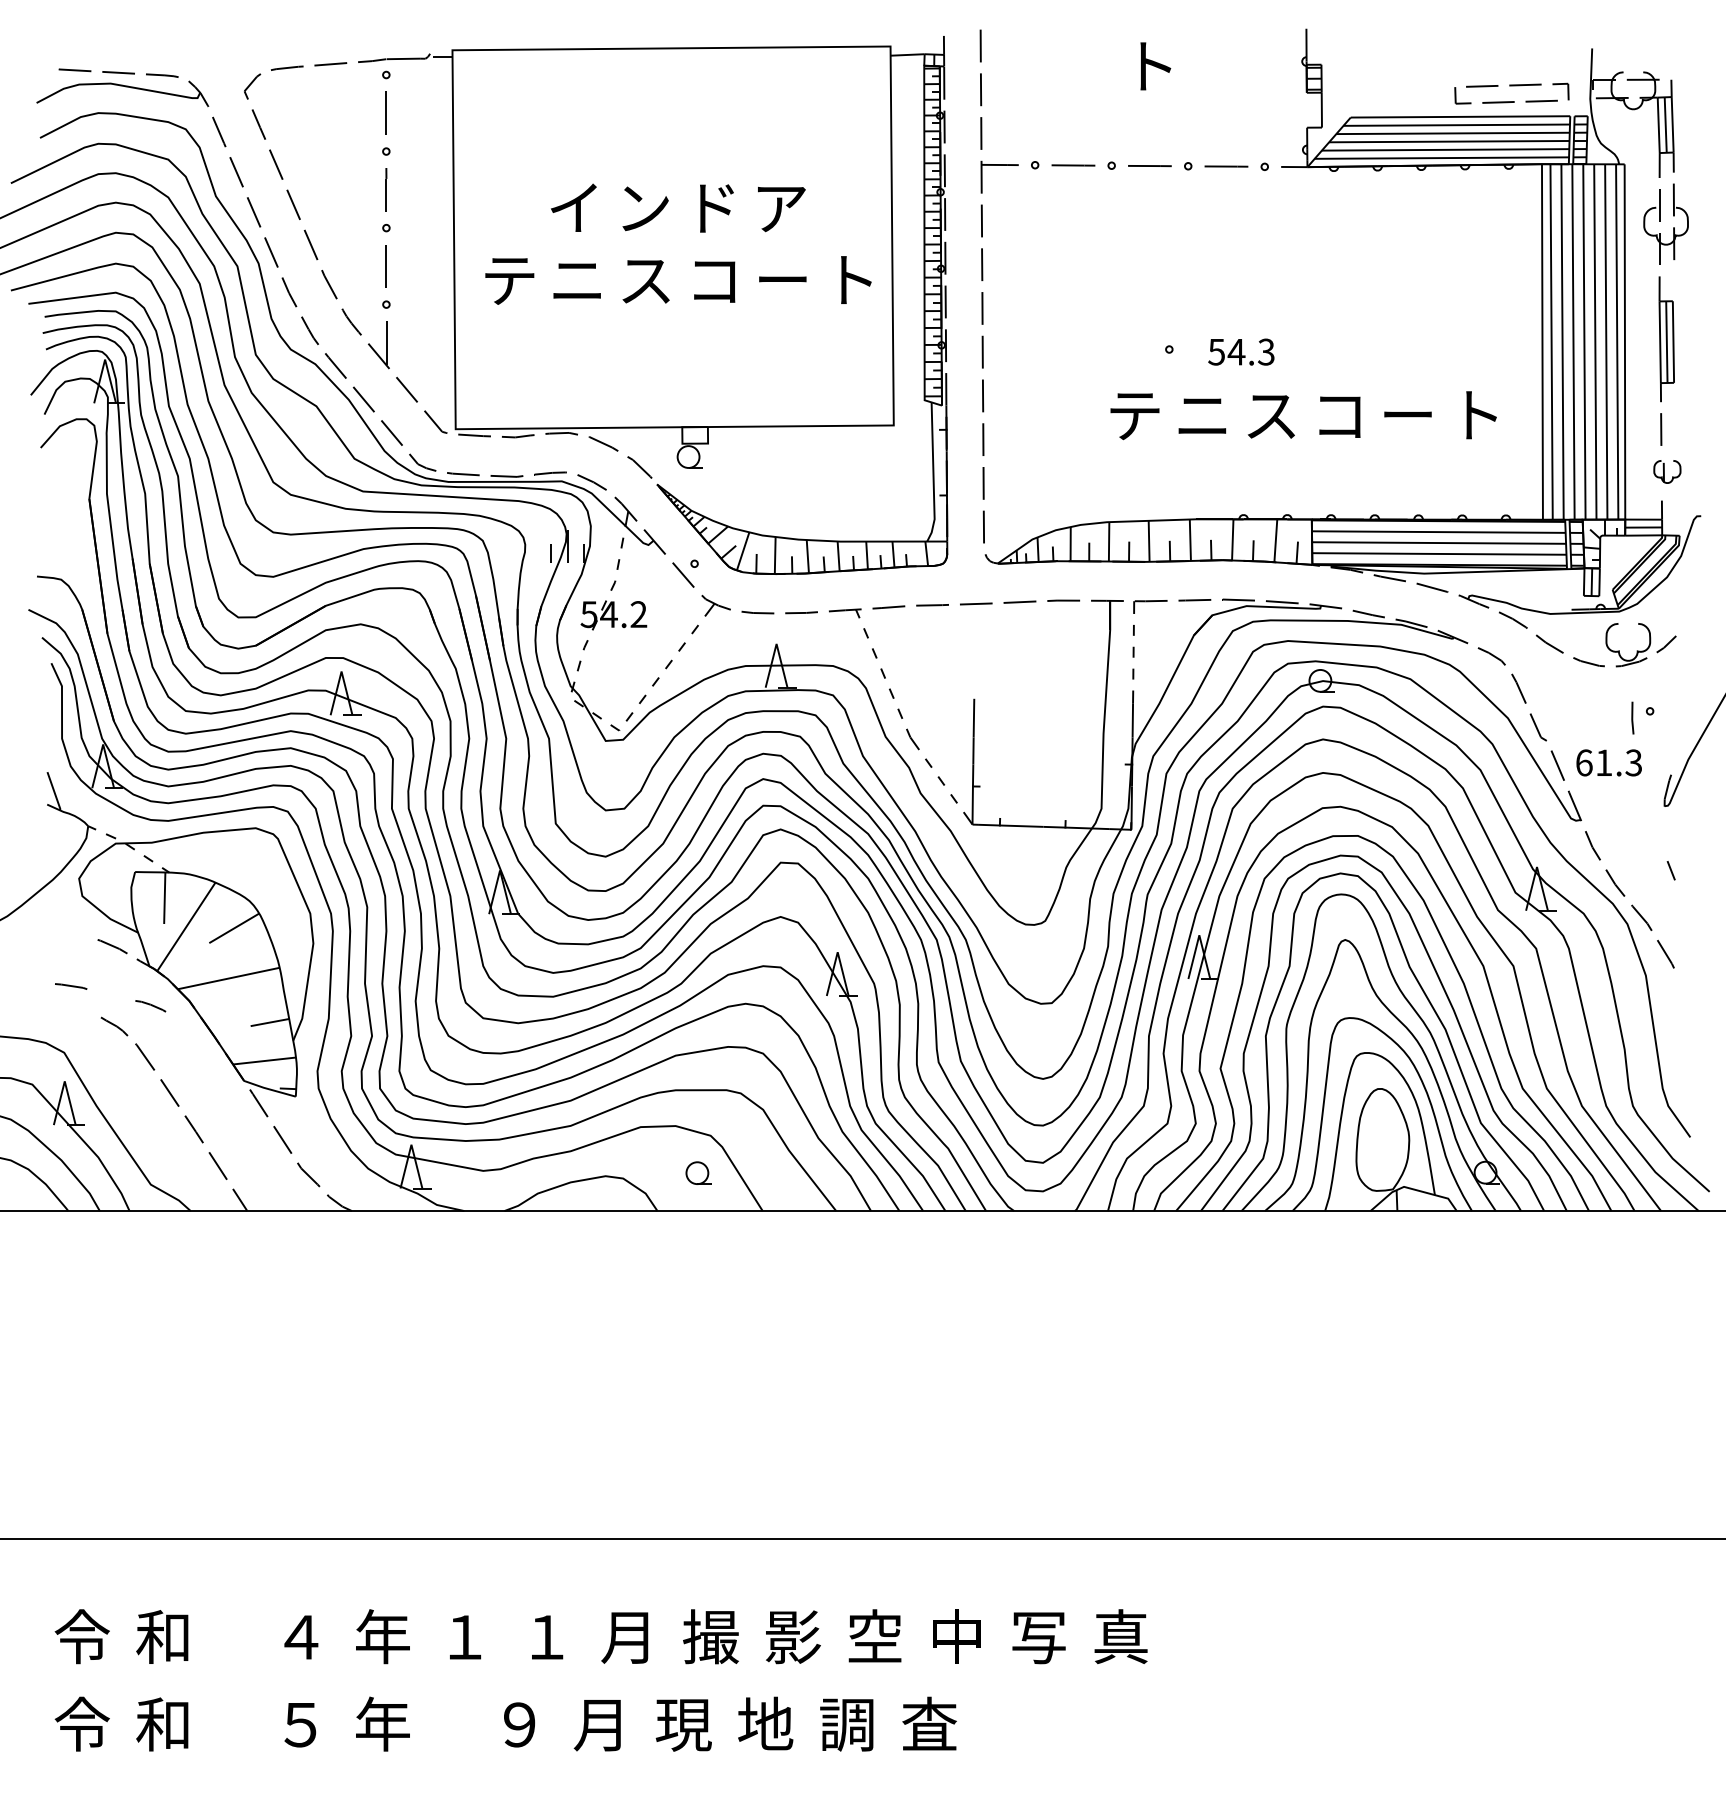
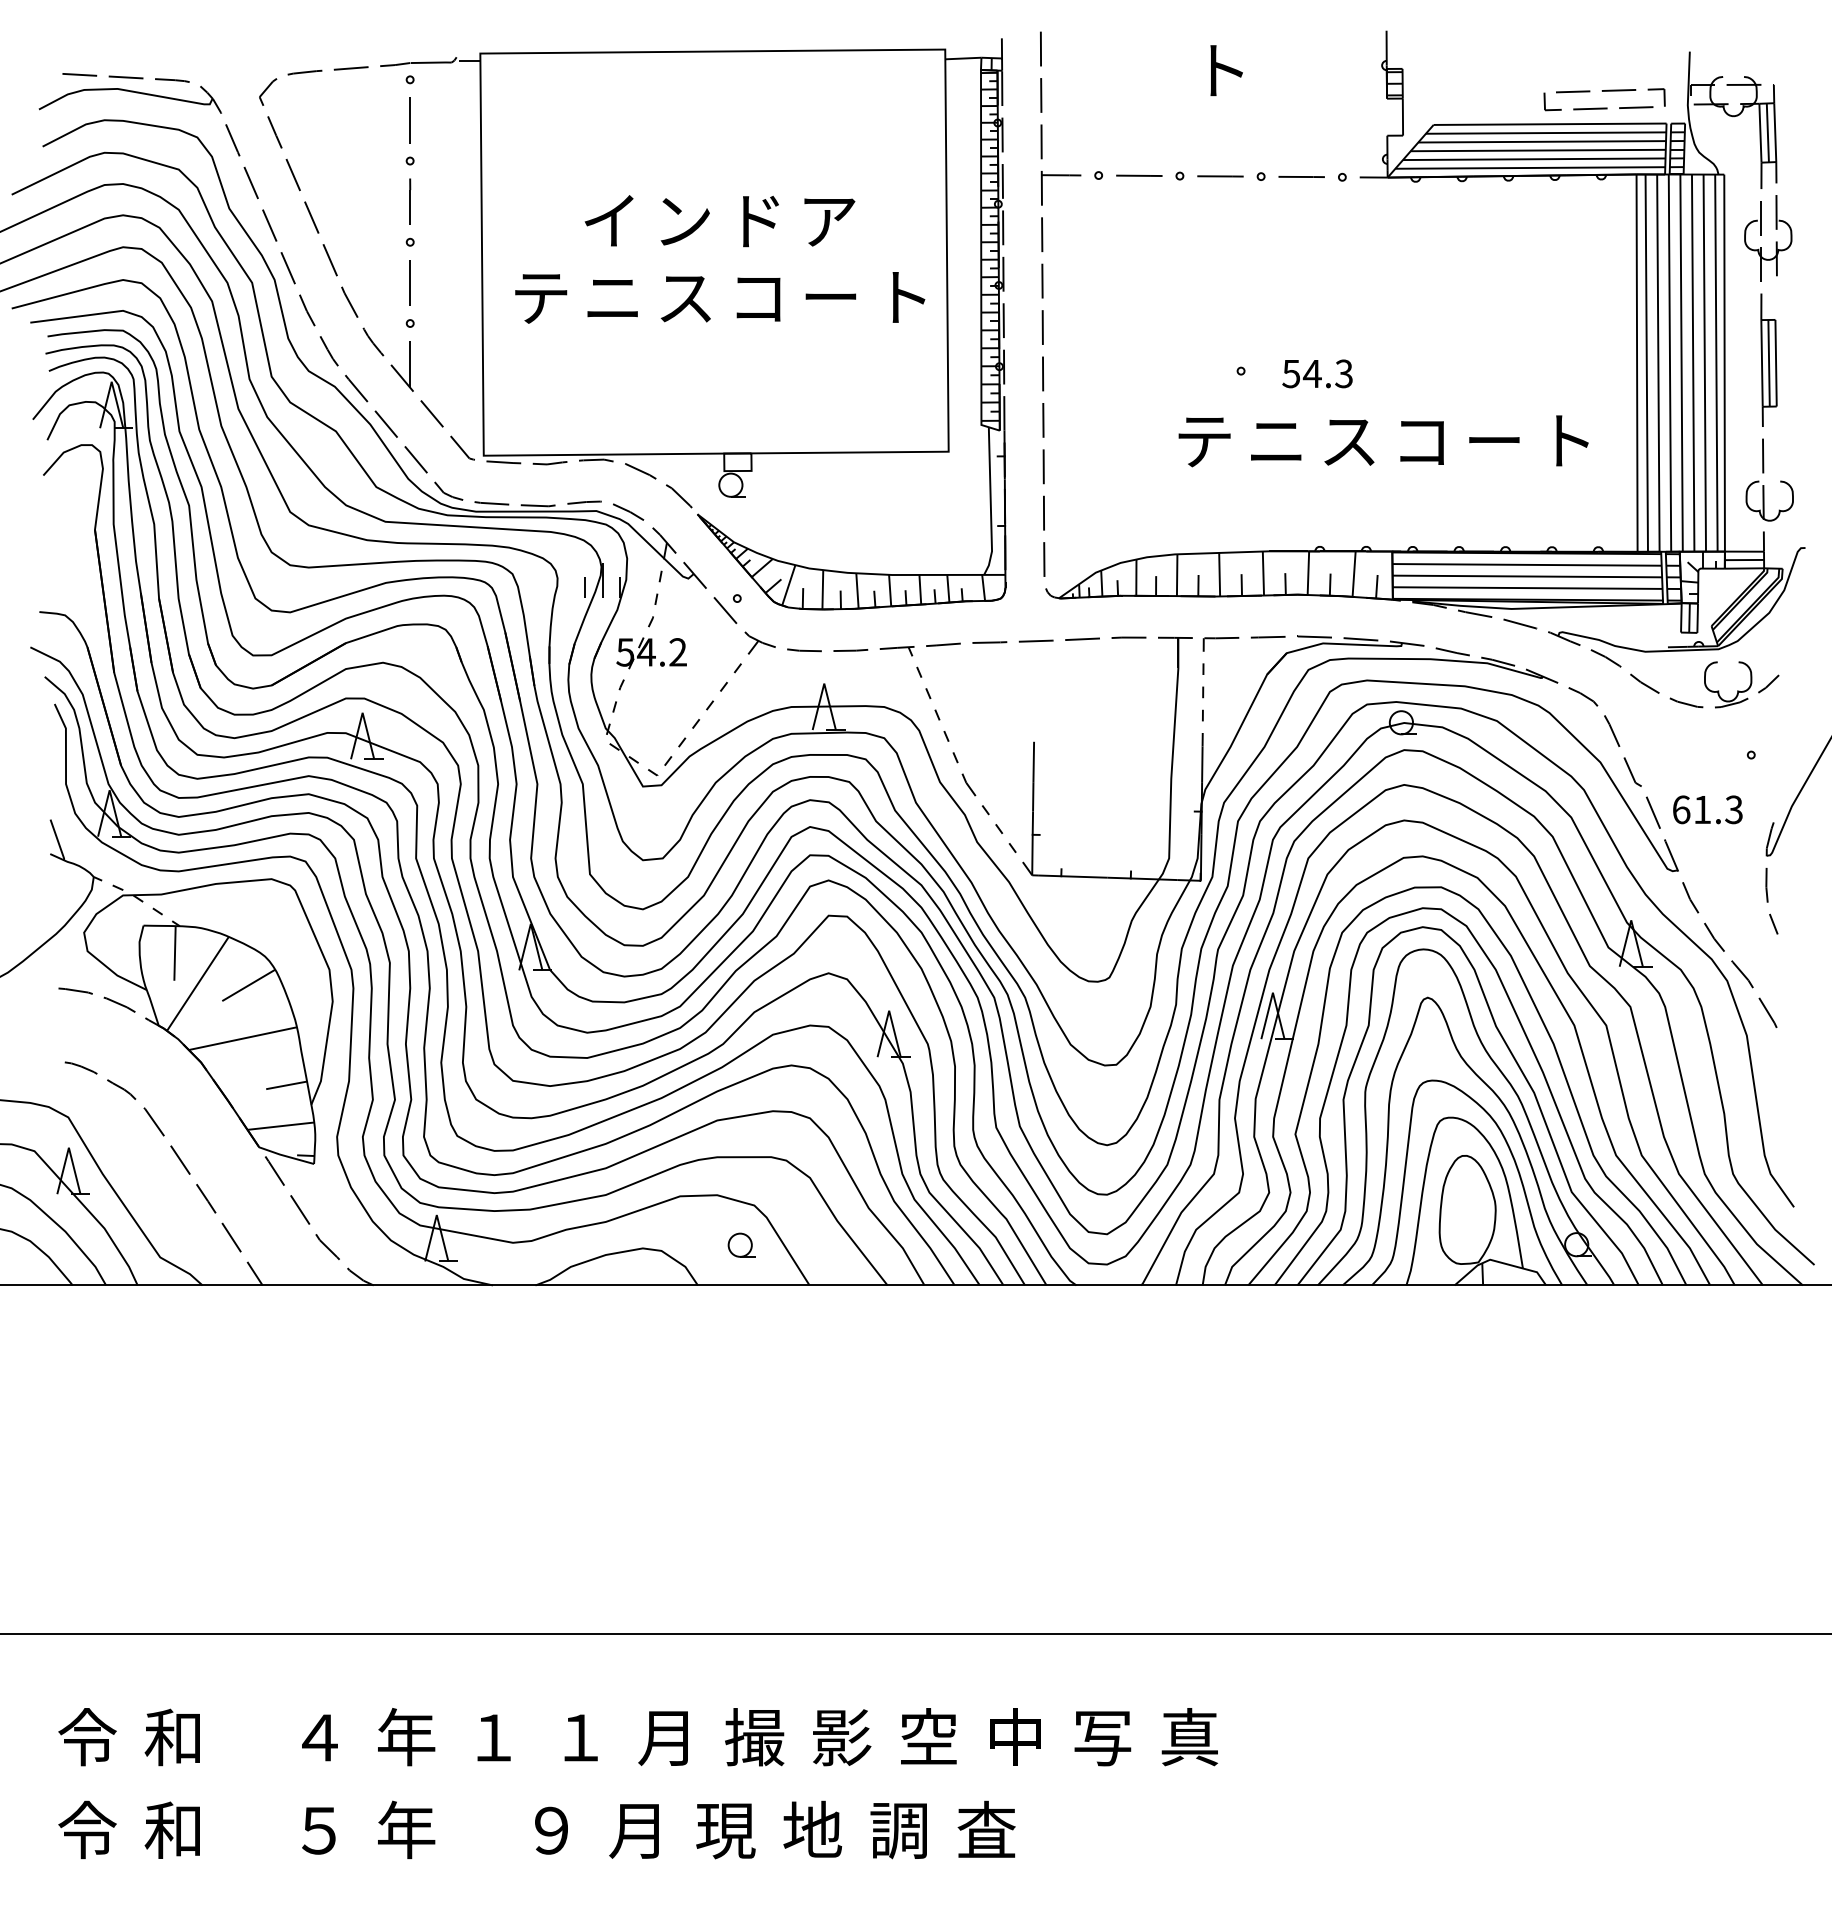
part: (1667, 471) -> (1769, 500), size x1.67
line: (1632, 718) -> (1766, 885), moved
line: (70, 985) -> (75, 990), moved
part: (150, 1005) -> (80, 1067), moved

